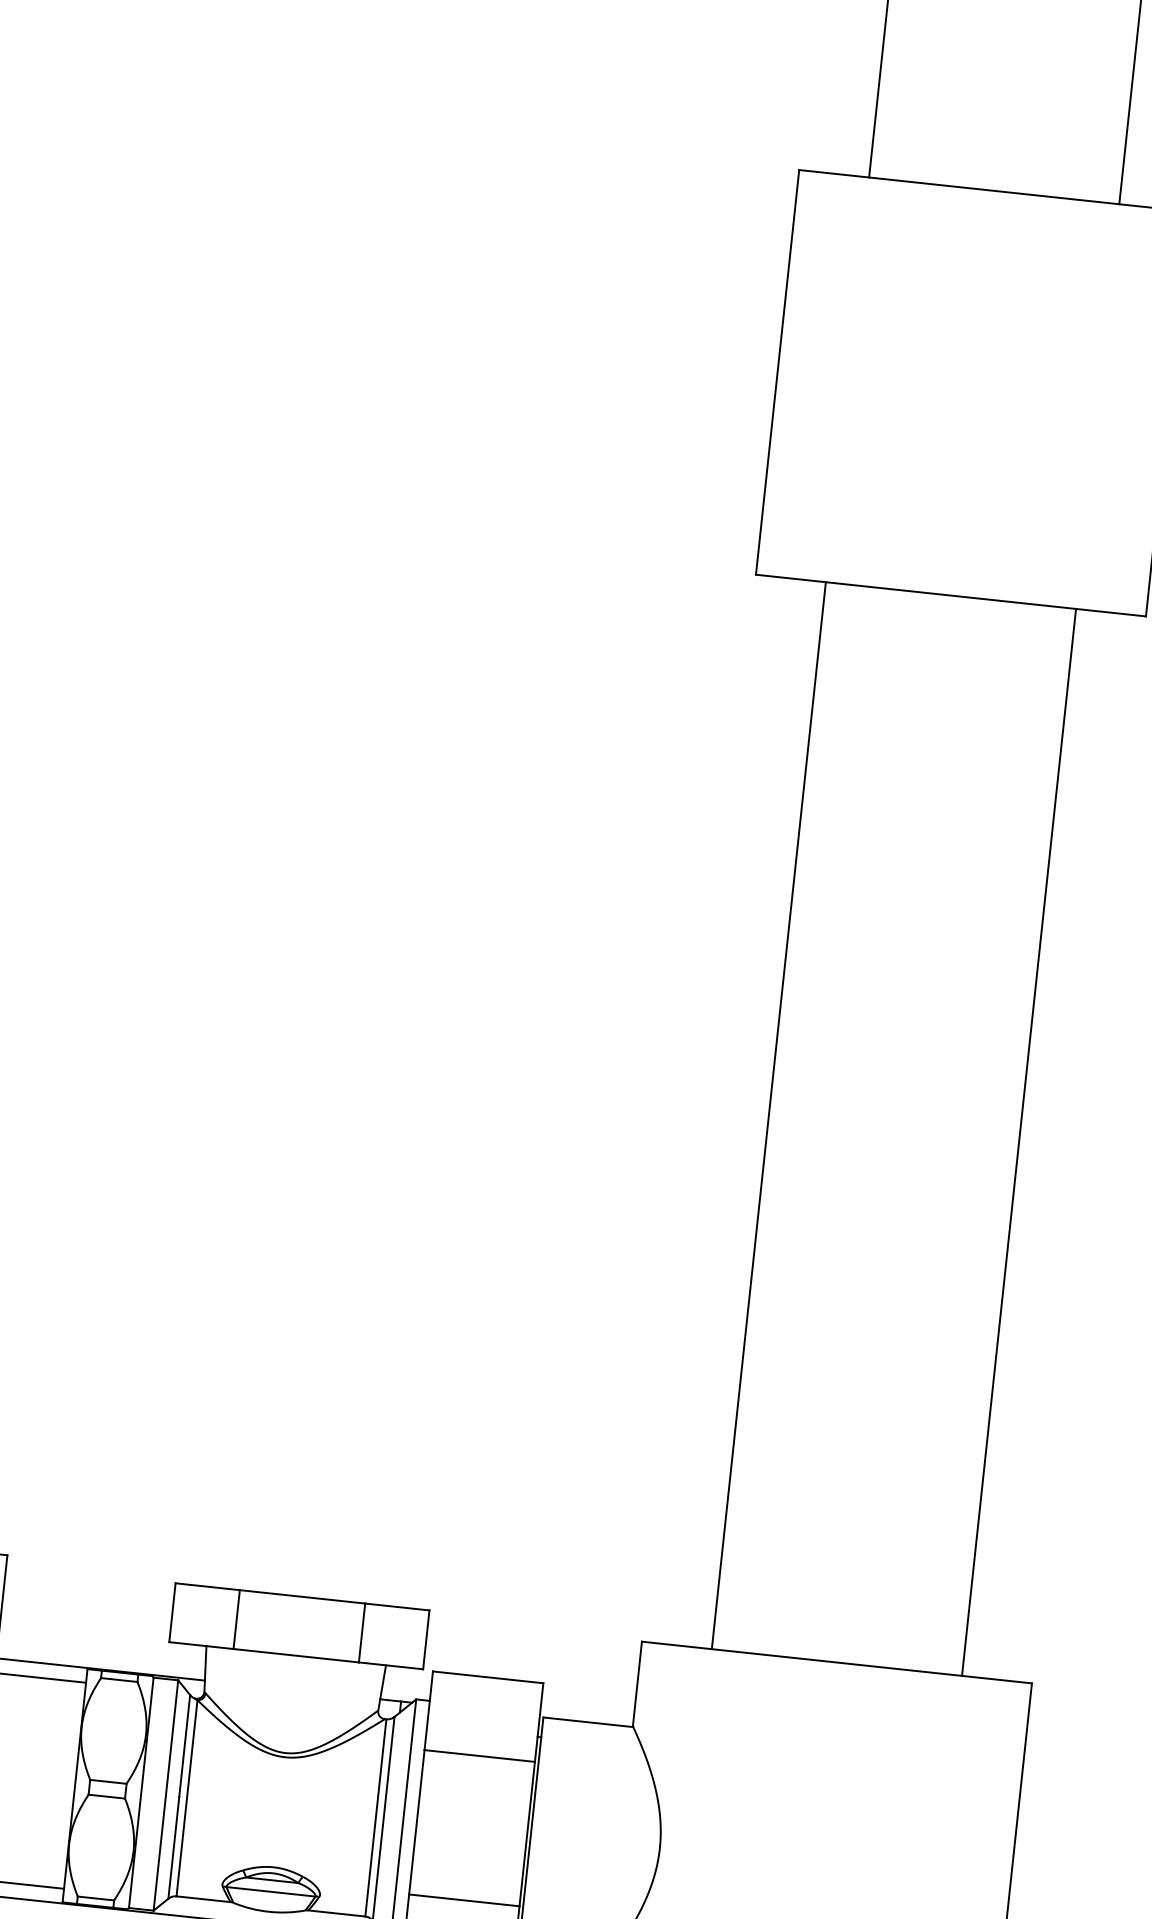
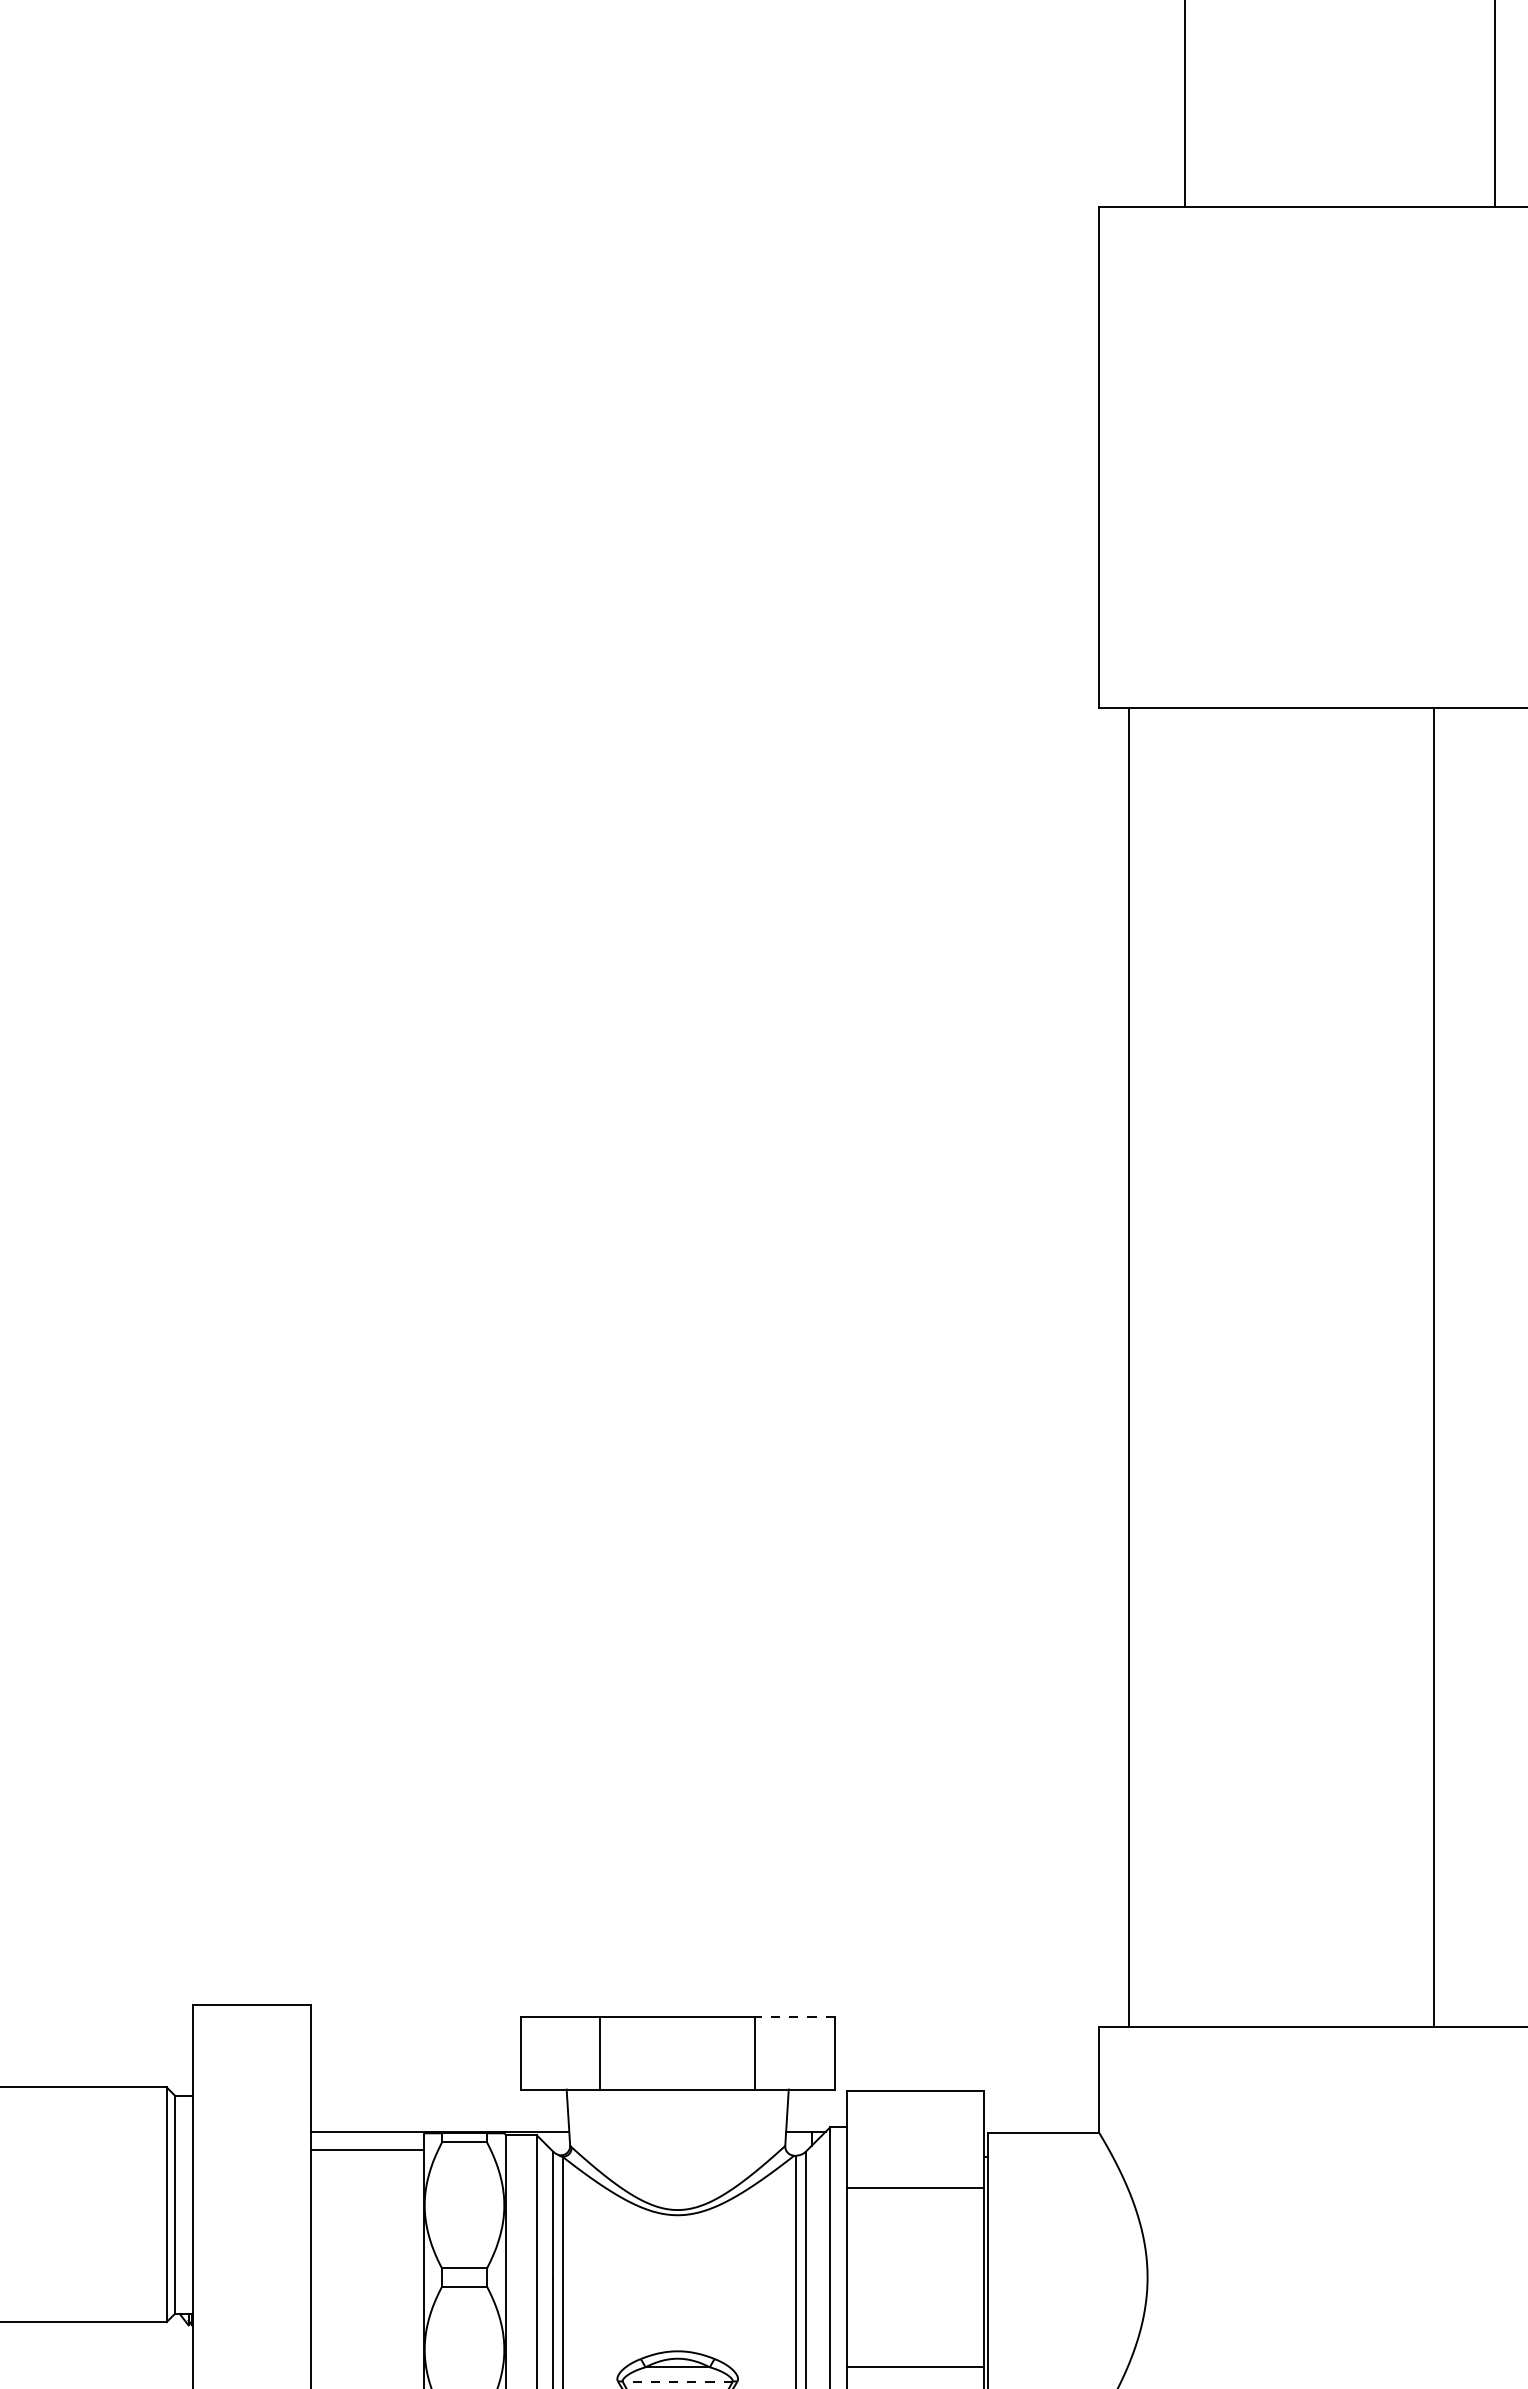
line: (769, 1115) -> (1129, 1367), moved
line: (1018, 1142) -> (1433, 1367), moved
line: (396, 1606) -> (794, 2016), solid -> dashed
line: (270, 1891) -> (677, 2381), solid -> dashed

